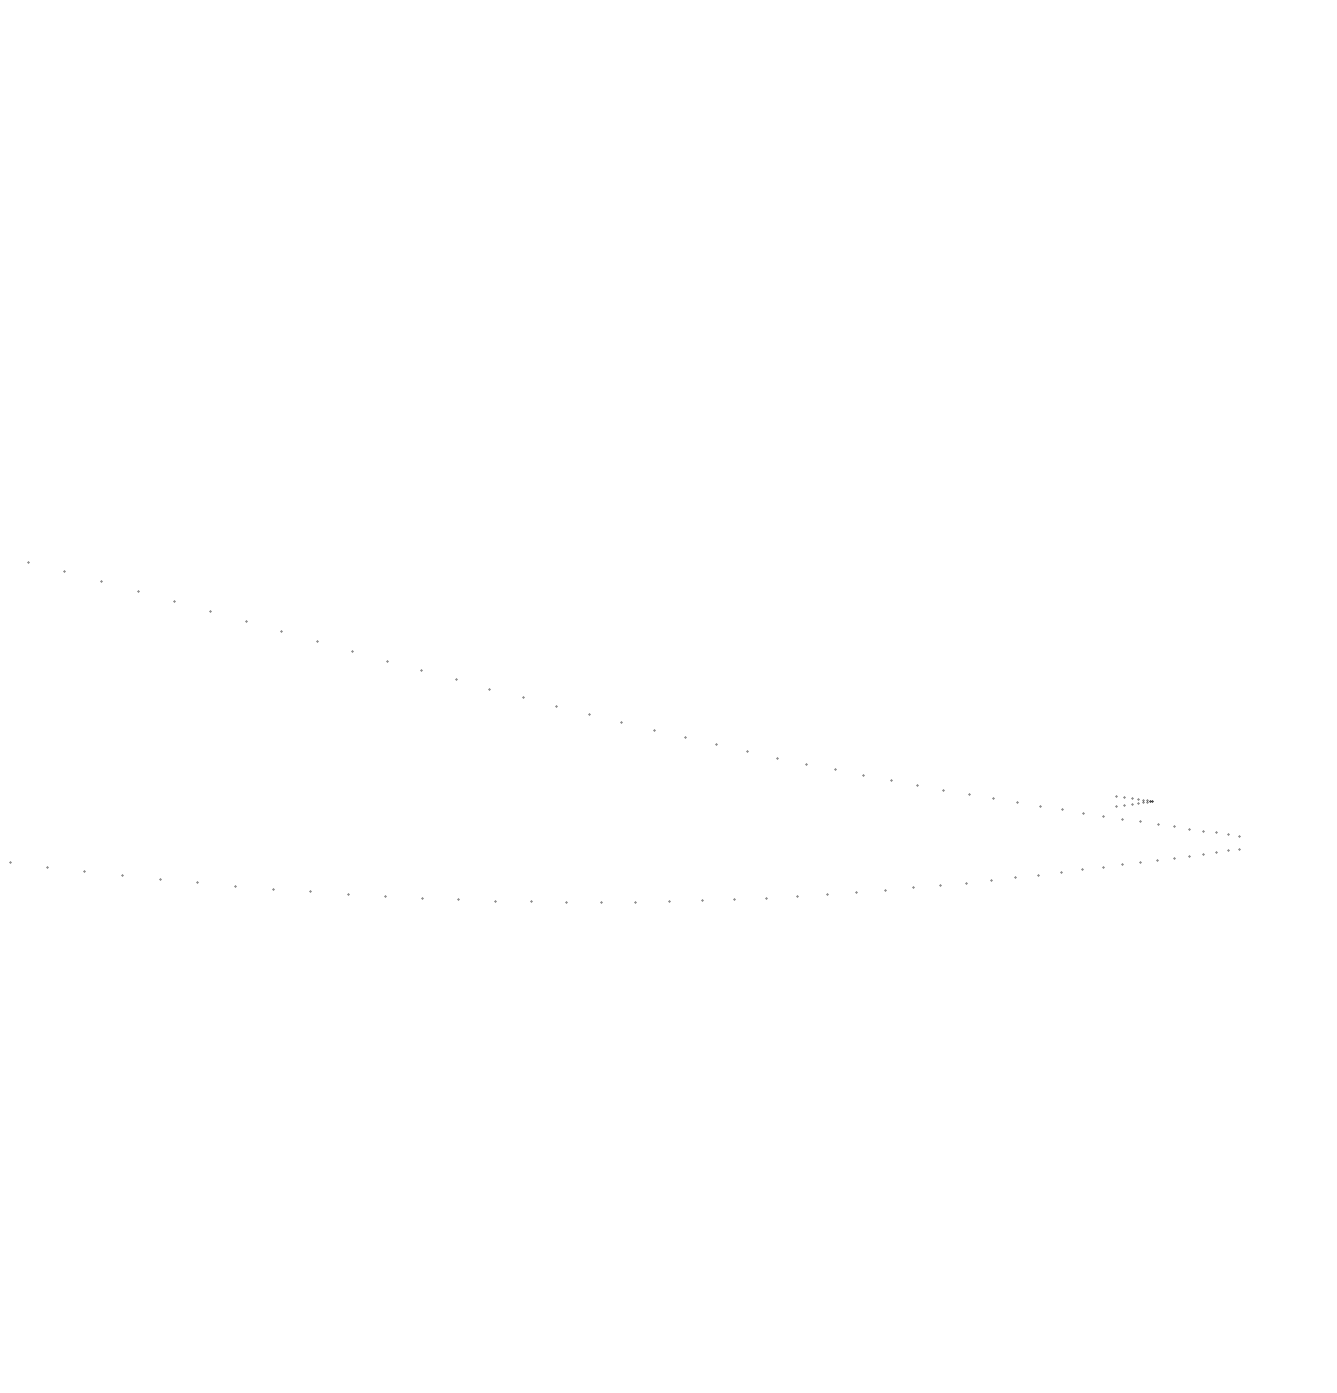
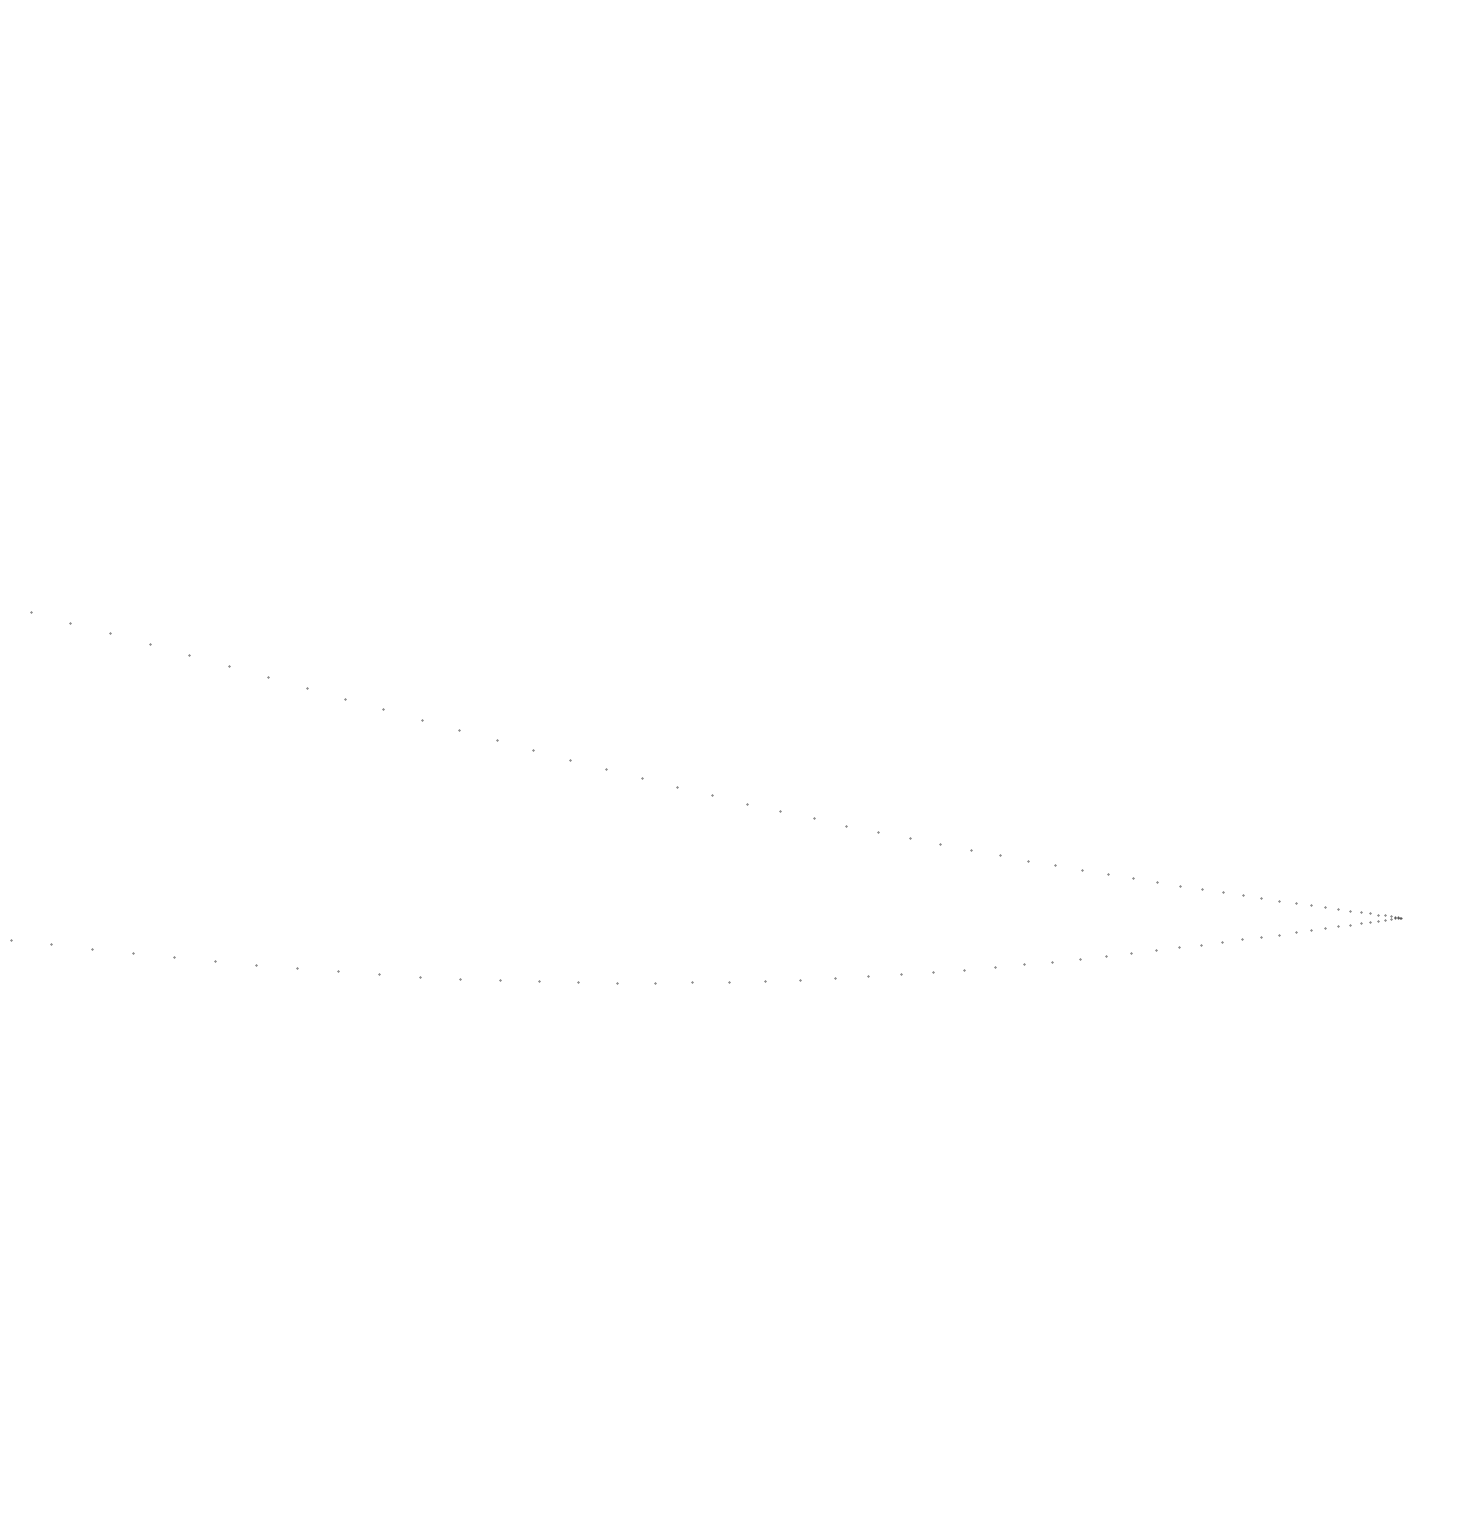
part: (1134, 801) -> (1381, 918), moved

